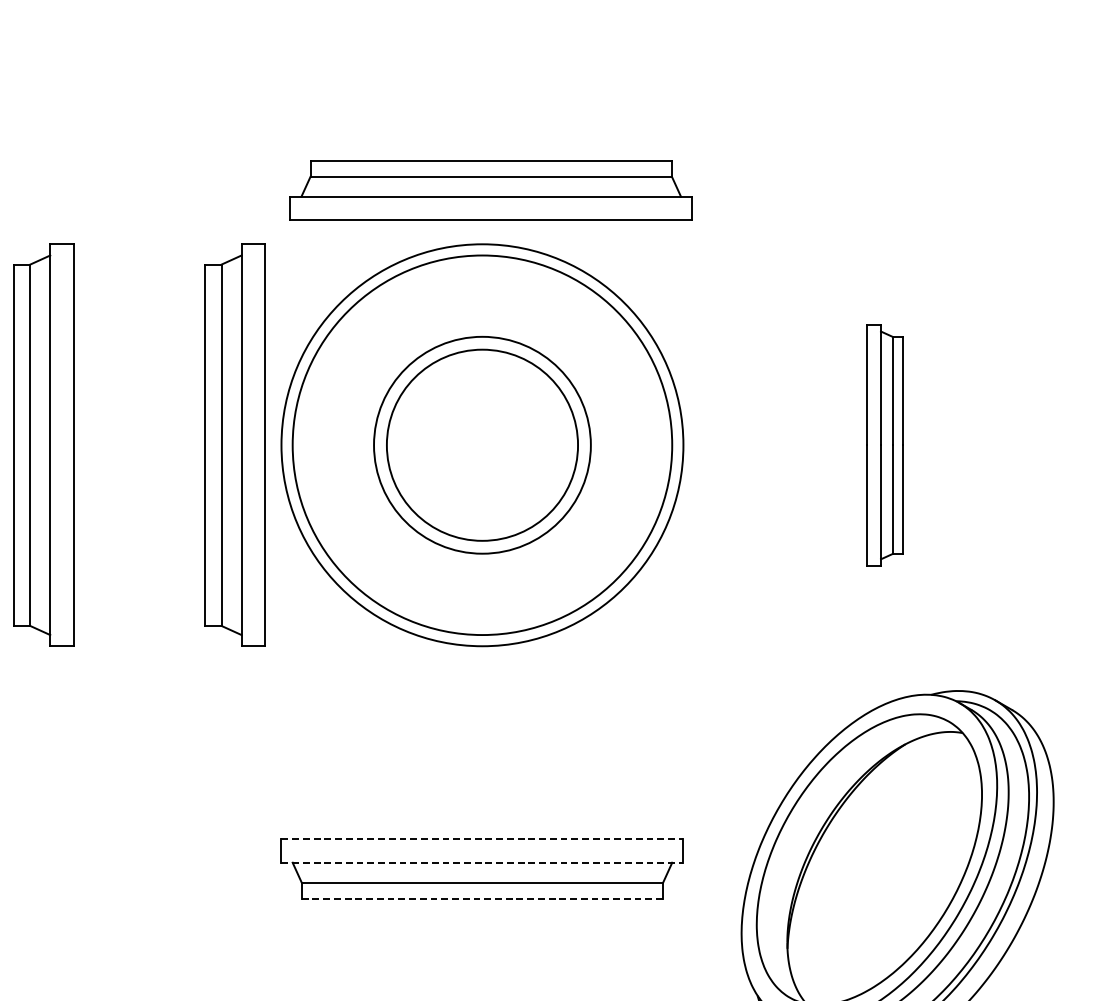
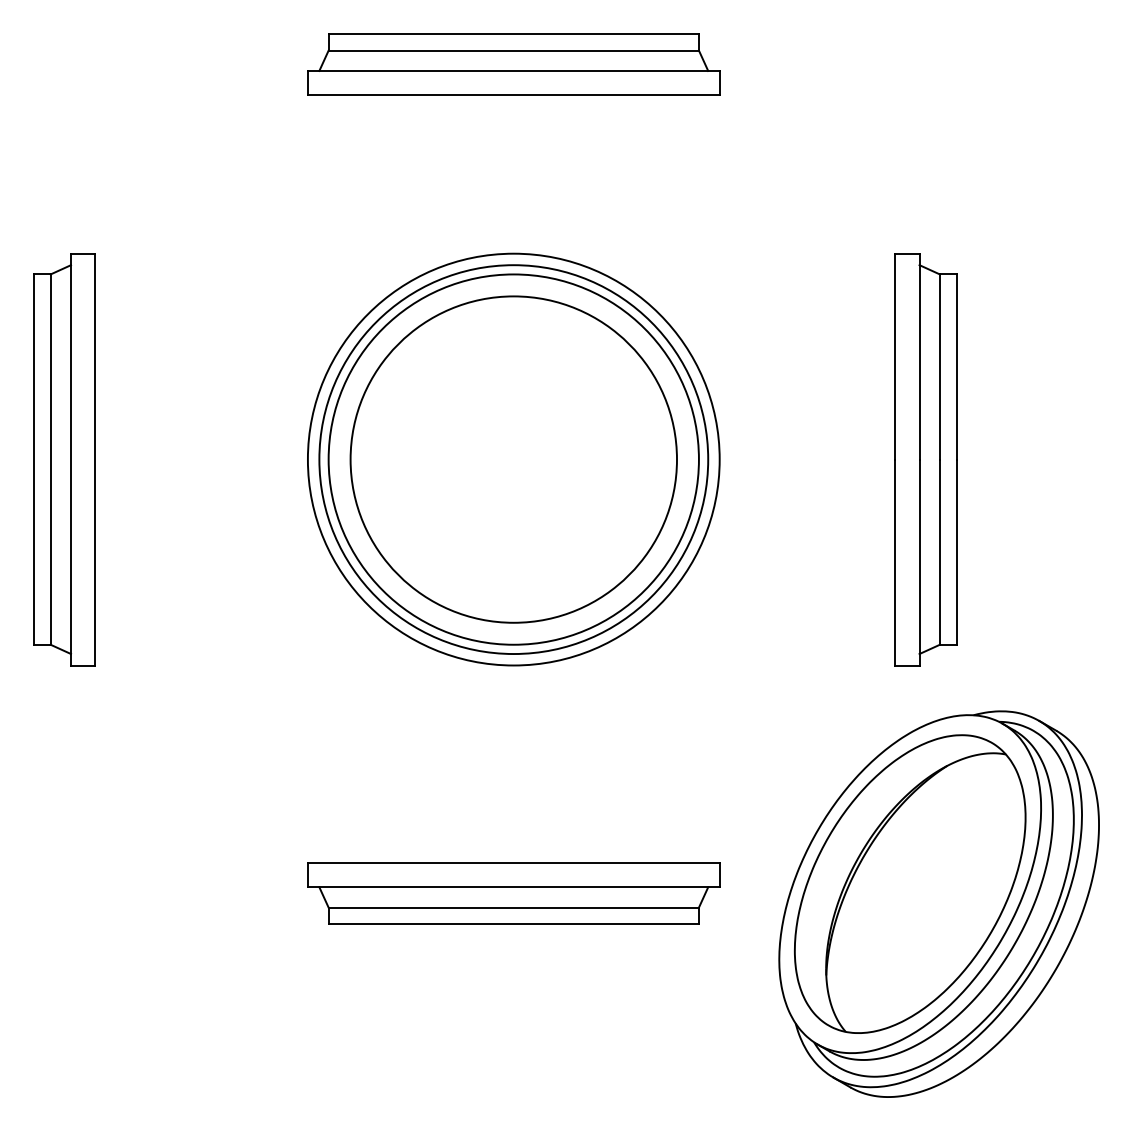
part: (490, 190) -> (513, 64), moved
part: (235, 445) -> (260, 459), removed
circle: (482, 445) -> (513, 459), size x1.67
circle: (482, 445) -> (513, 459), size x1.67
part: (884, 445) -> (925, 459), size x1.67
line: (482, 839) -> (513, 863), dashed -> solid
line: (482, 862) -> (513, 887), dashed -> solid
line: (483, 899) -> (514, 924), dashed -> solid

